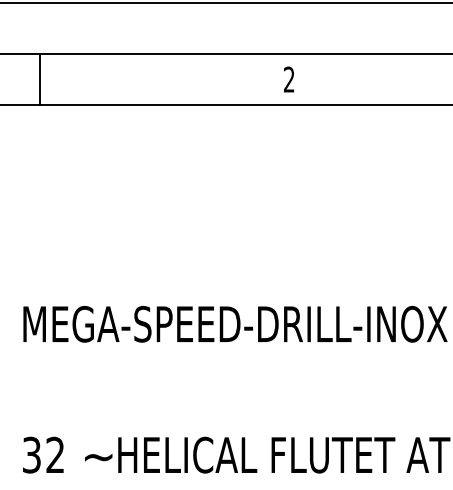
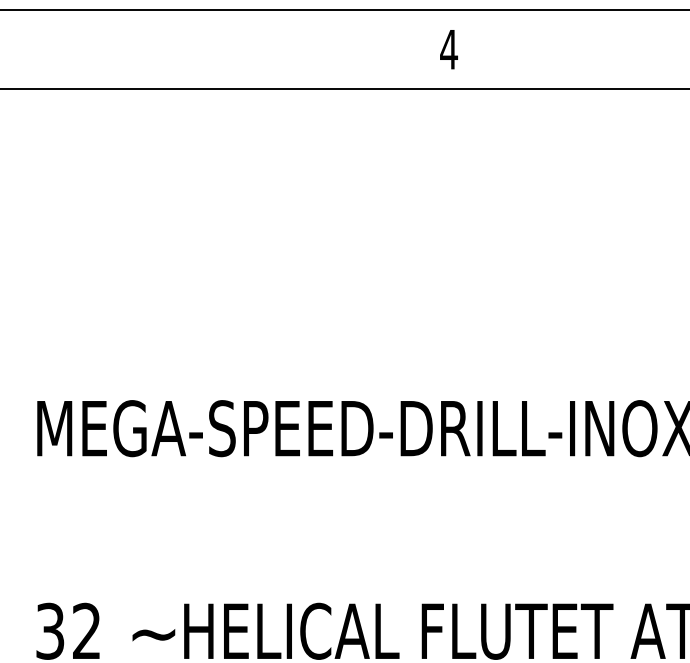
line: (40, 79) -> (63, 49), removed
text: (288, 79) -> (447, 49), 2 -> 4

